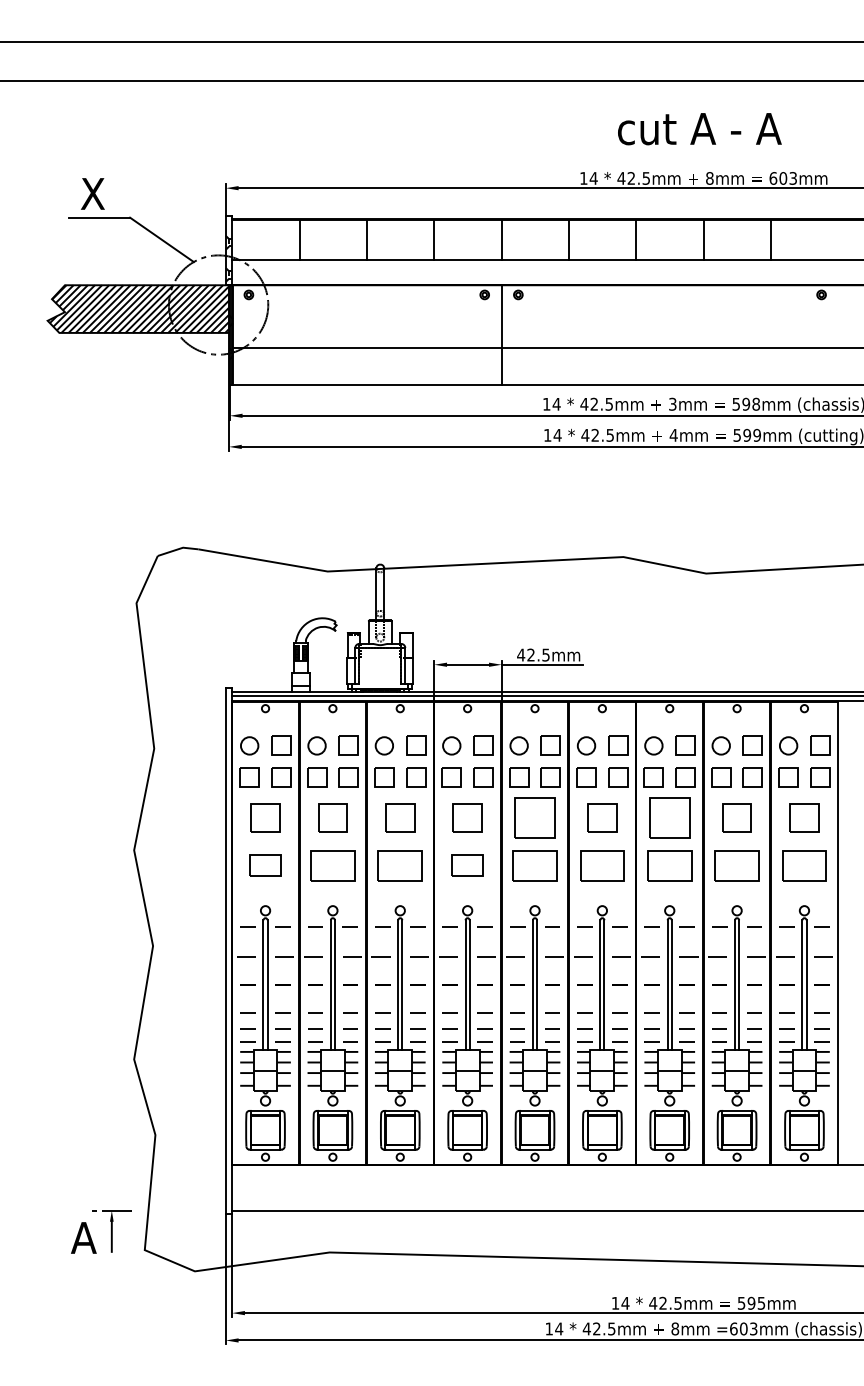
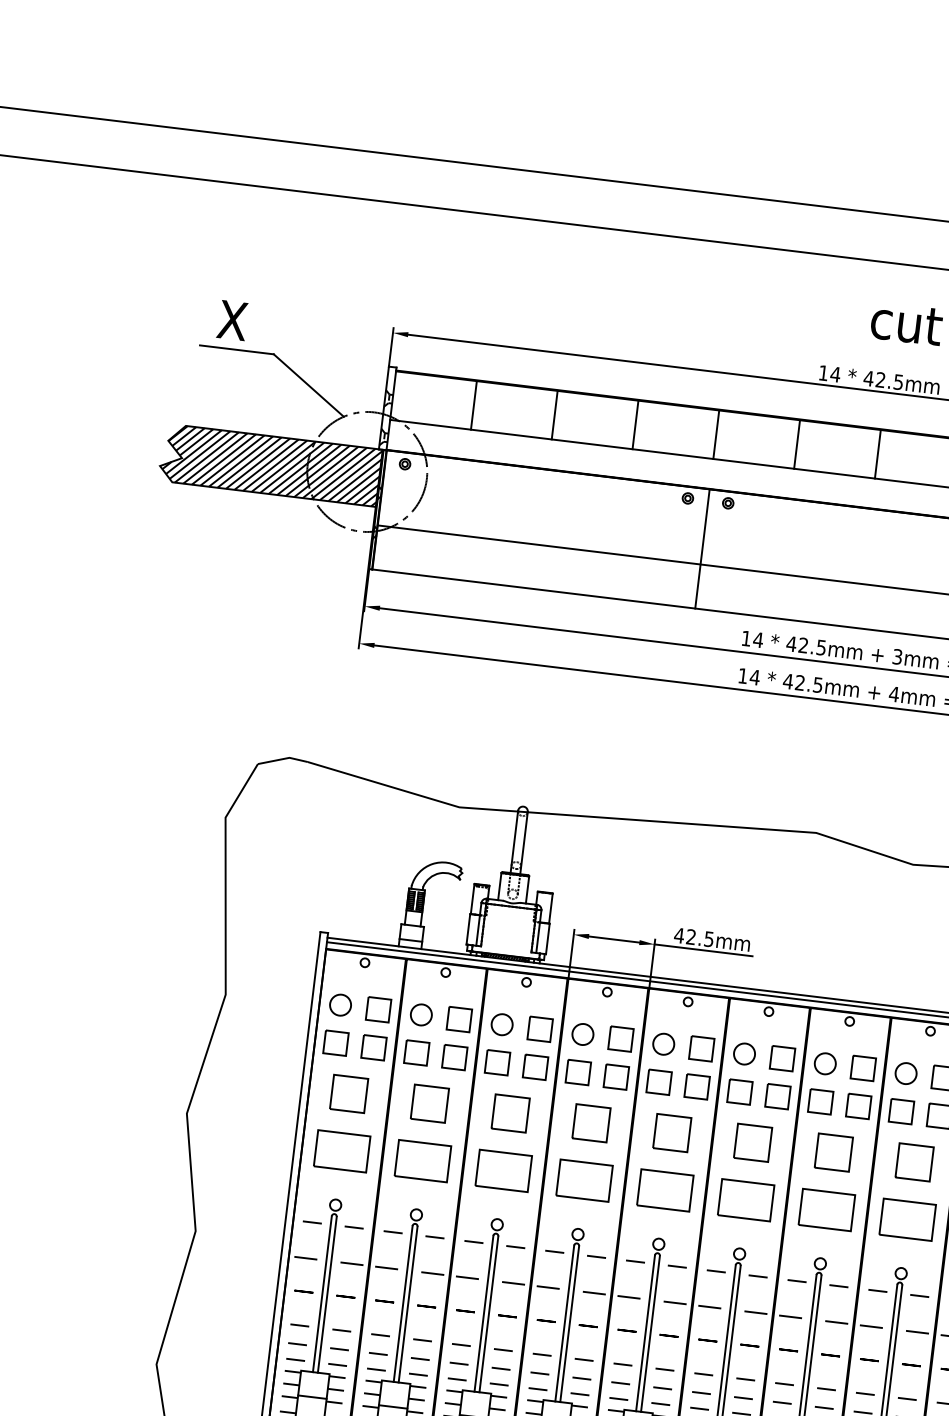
part: (534, 817) -> (671, 1132), size x0.71
part: (669, 817) -> (833, 1151), size x0.71
part: (265, 865) -> (342, 1150), size x1.43
part: (467, 865) -> (584, 1180), size x1.43

